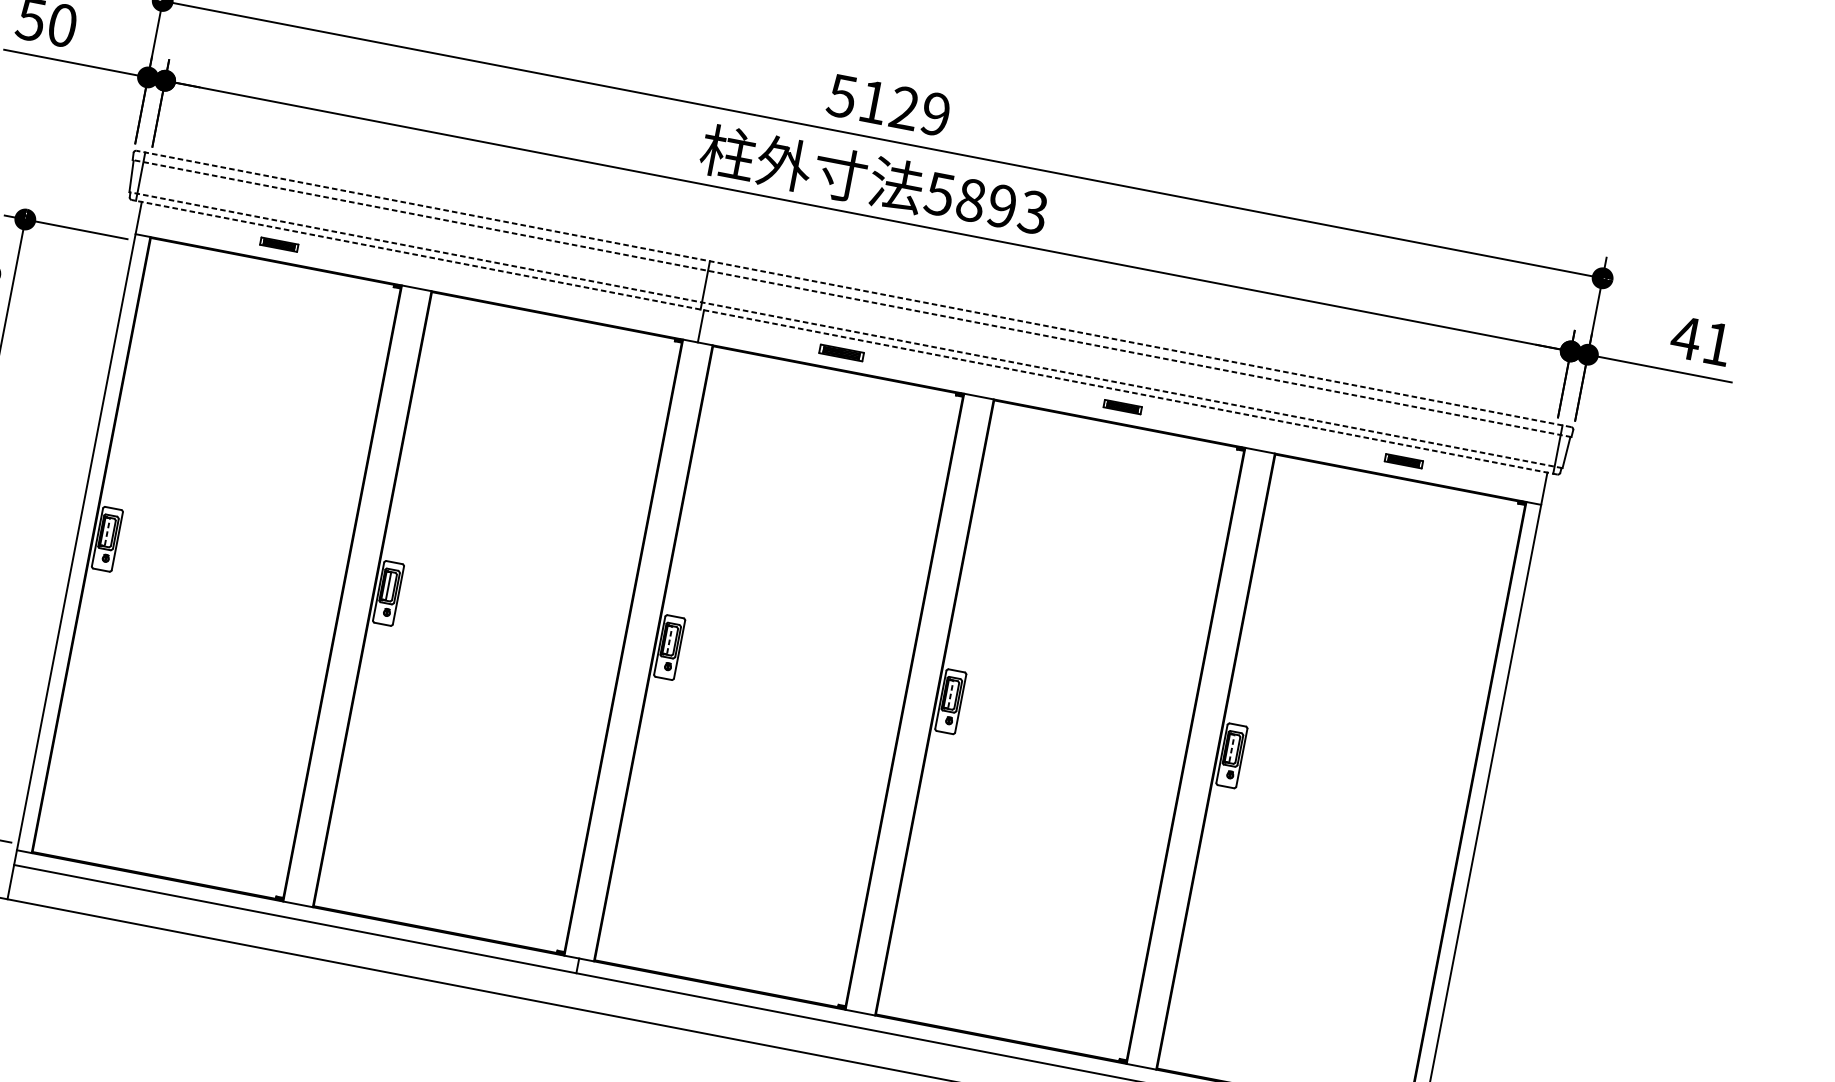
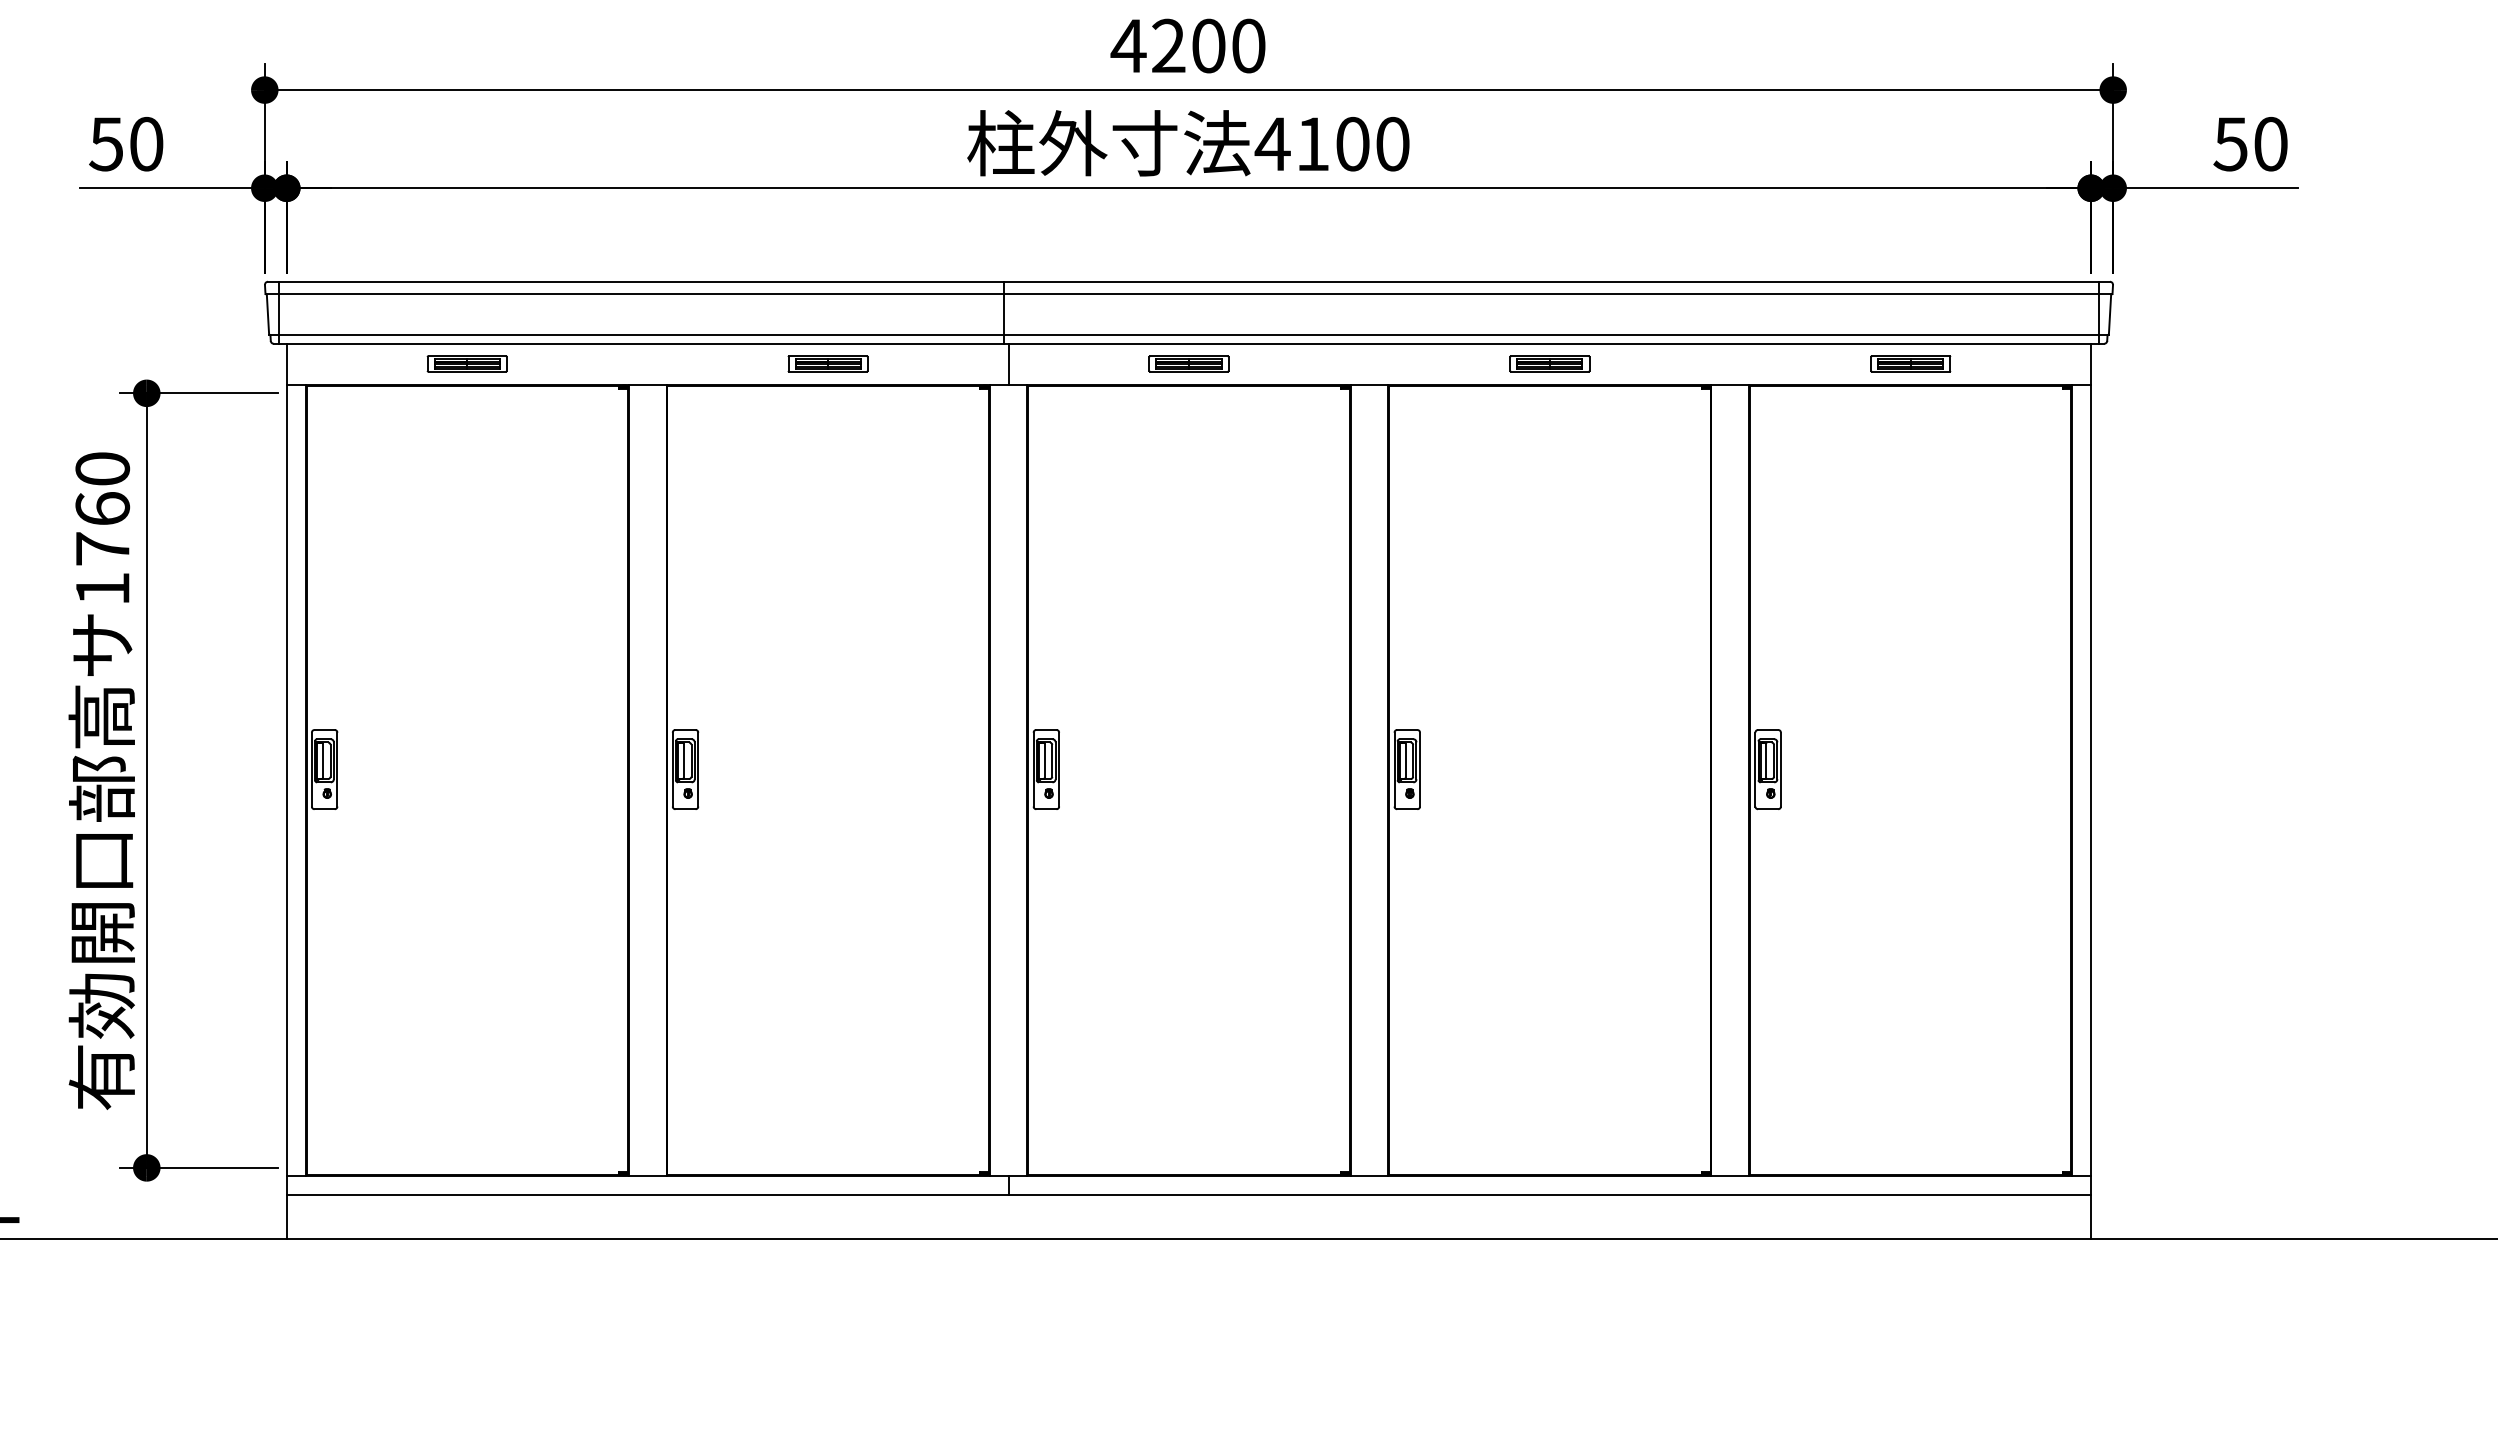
text: (888, 104) -> (1187, 45), 5129 -> 4200
text: (985, 203) -> (1331, 144), 5893 -> 4100
part: (278, 244) -> (466, 363), size x1.67
line: (854, 288) -> (1189, 281), dashed -> solid
part: (560, 298) -> (827, 363), added
line: (851, 298) -> (1188, 294), dashed -> solid
line: (846, 330) -> (1189, 334), dashed -> solid
line: (844, 336) -> (1188, 343), dashed -> solid
text: (1700, 340) -> (2249, 143), 41 -> 50
part: (841, 352) -> (1188, 363), size x1.43
part: (1122, 406) -> (1549, 363), size x1.67
part: (1403, 460) -> (1910, 363), size x1.67
line: (107, 531) -> (322, 760), dashed -> solid
line: (669, 640) -> (1044, 760), dashed -> solid
line: (950, 694) -> (1405, 760), dashed -> solid
line: (1231, 748) -> (1766, 760), dashed -> solid

